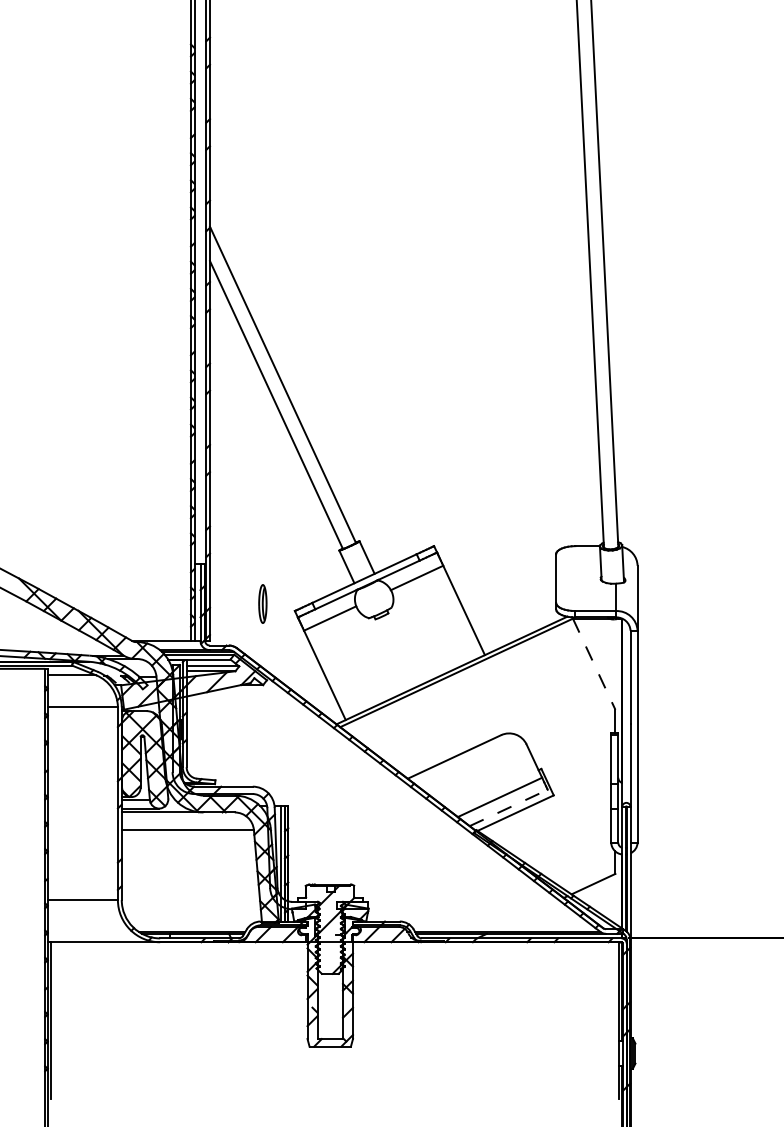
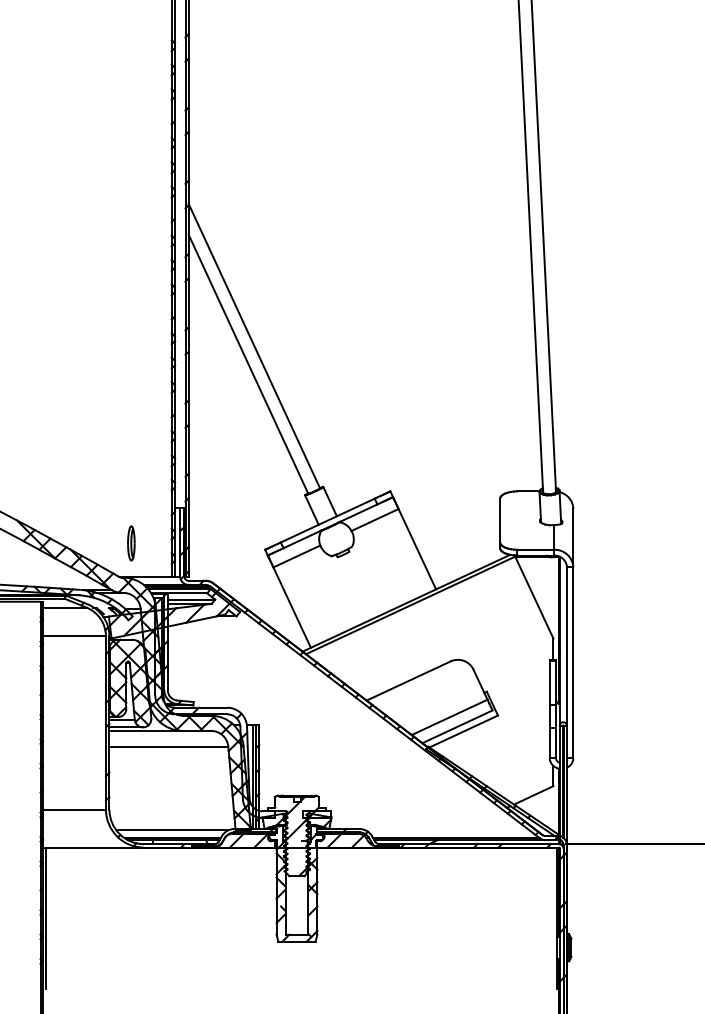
part: (263, 604) -> (131, 543), moved
line: (594, 665) -> (534, 598), dashed -> solid
line: (508, 807) -> (457, 726), dashed -> solid
line: (191, 923) -> (172, 830), added

